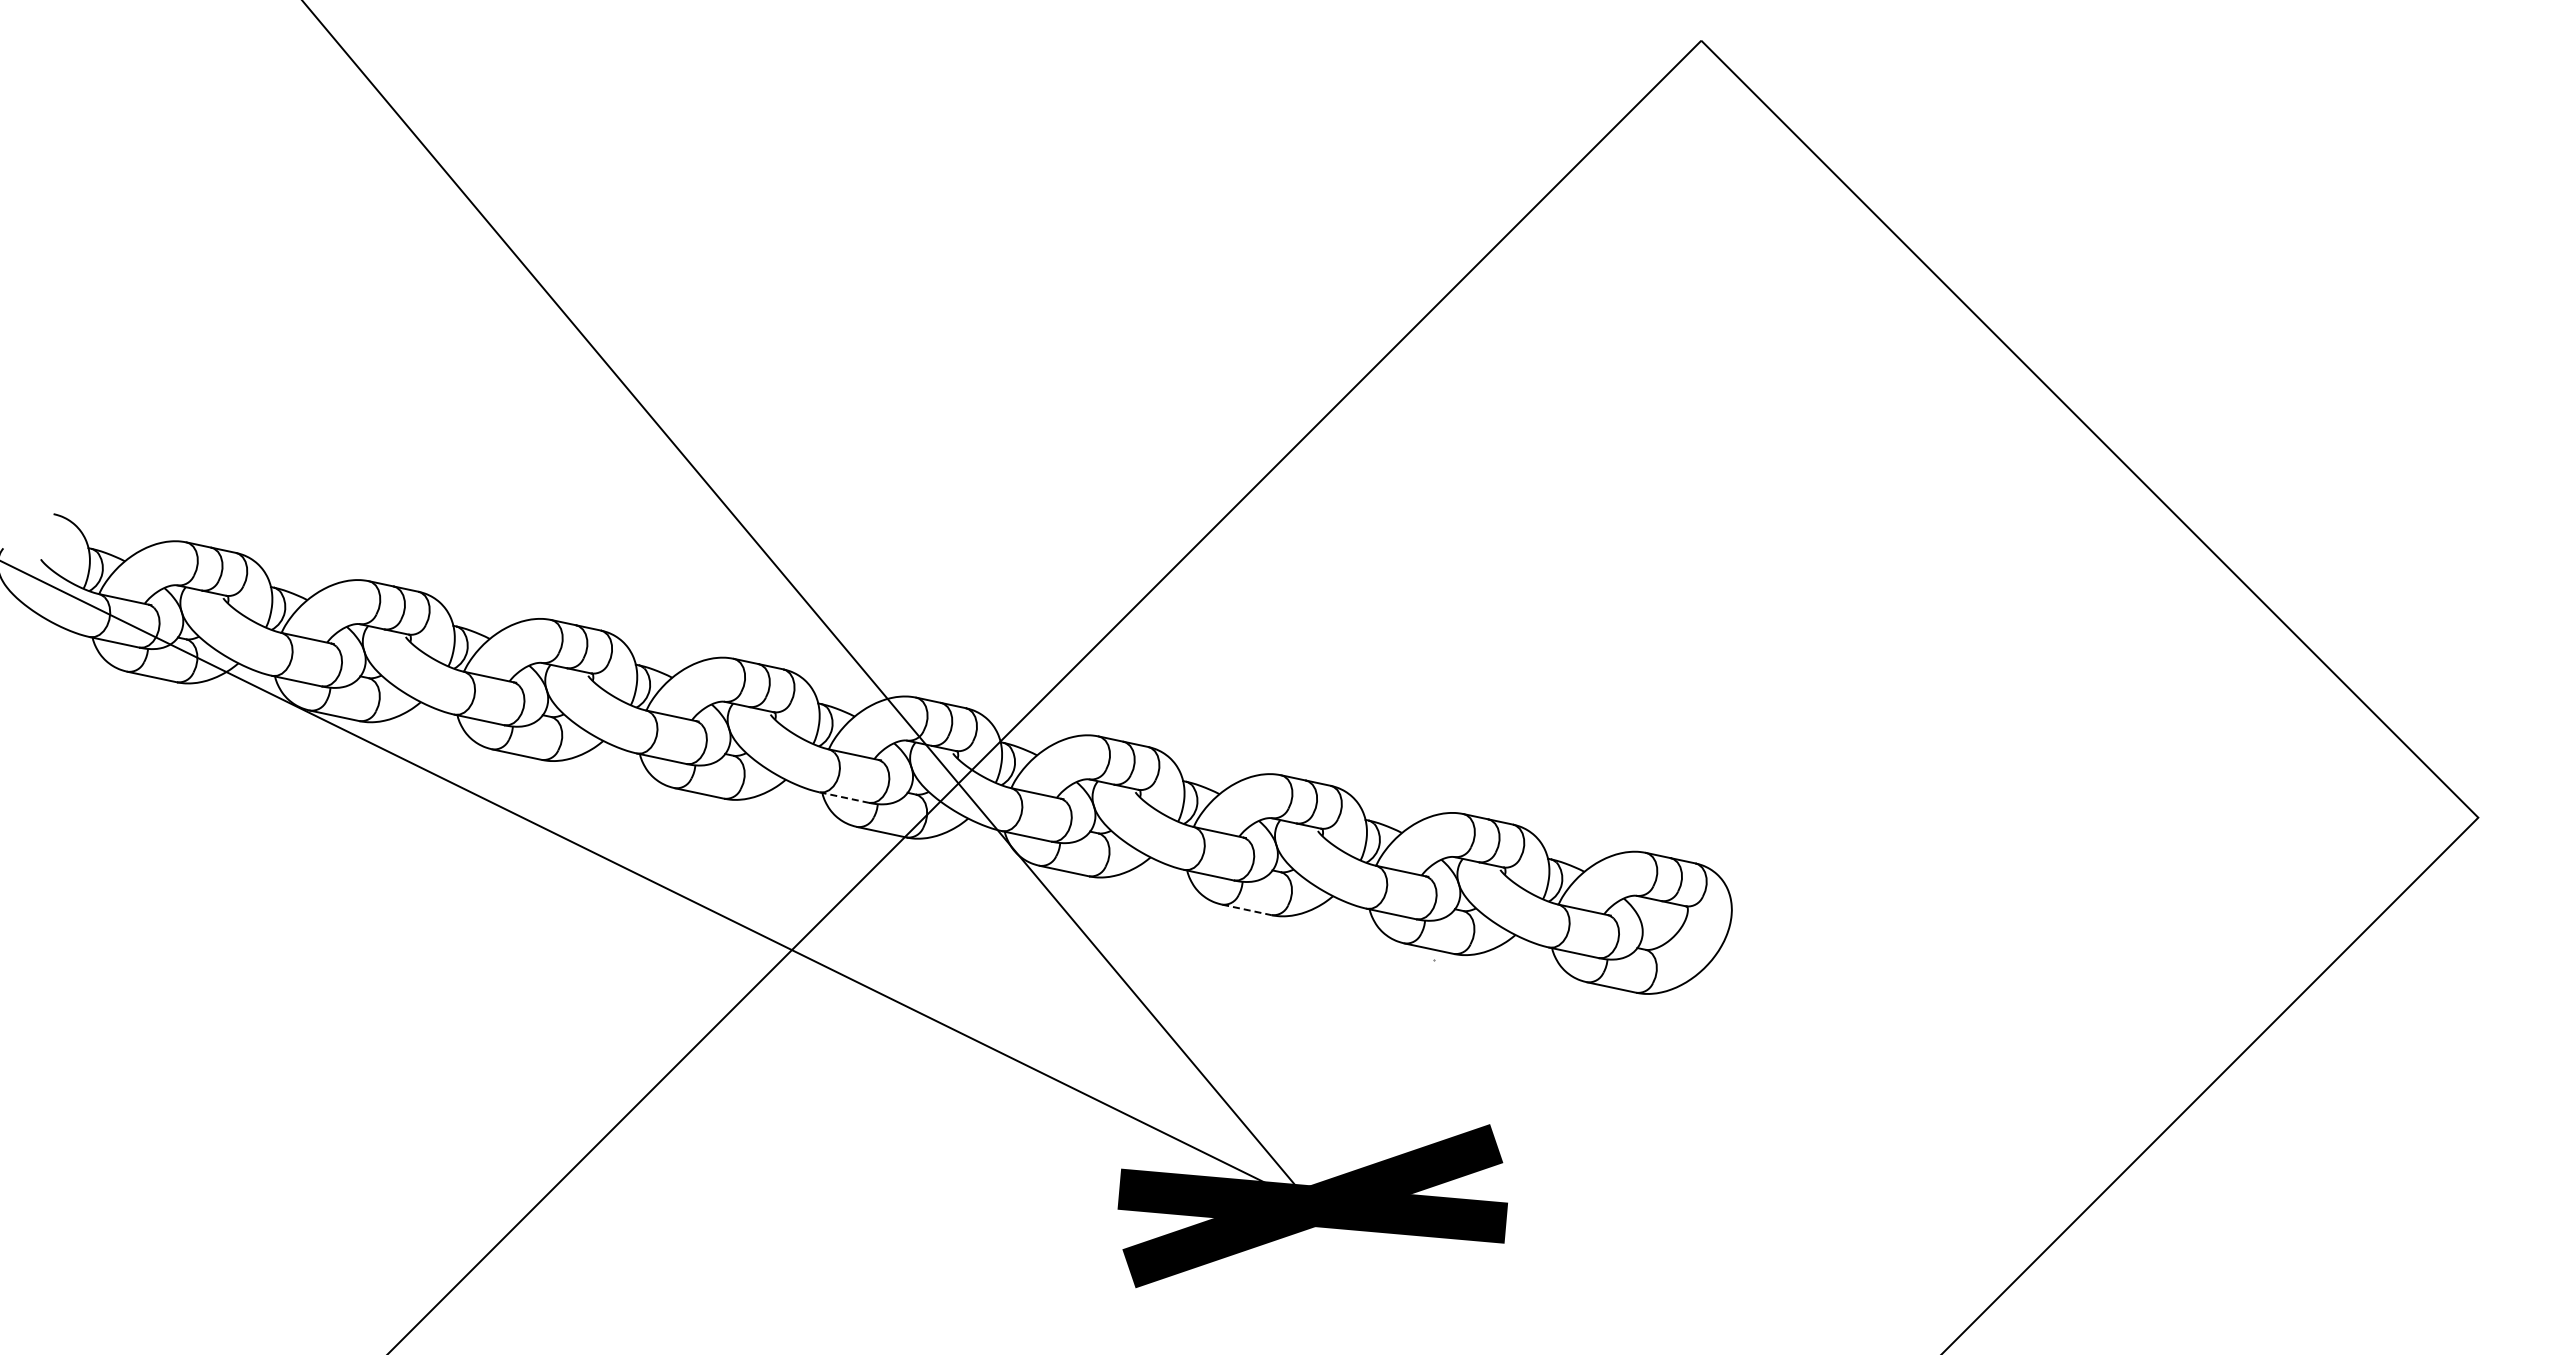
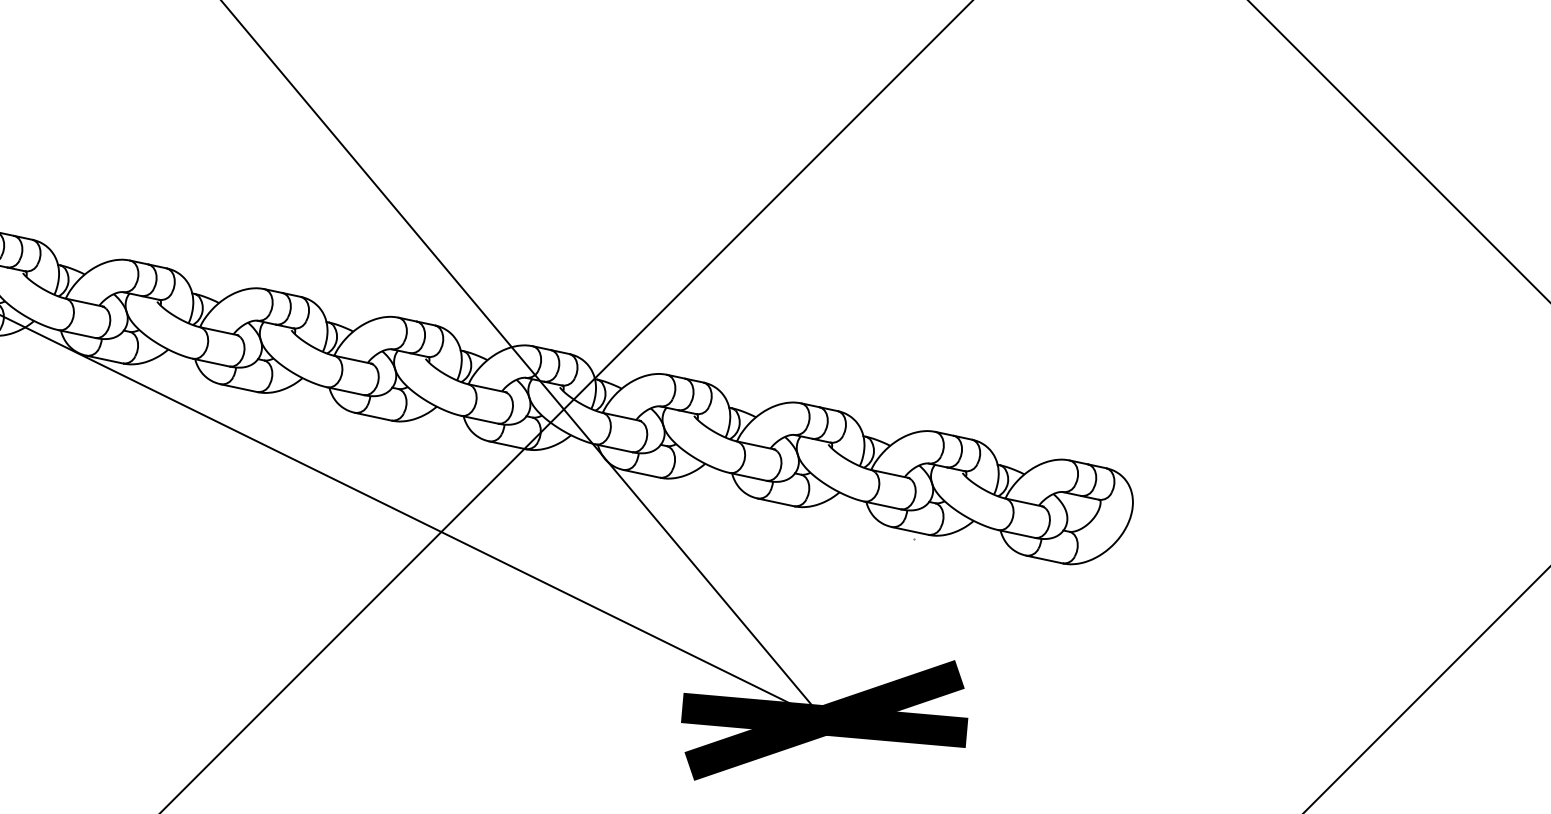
line: (844, 797) -> (480, 419), dashed -> solid
line: (1247, 910) -> (776, 502), dashed -> solid

